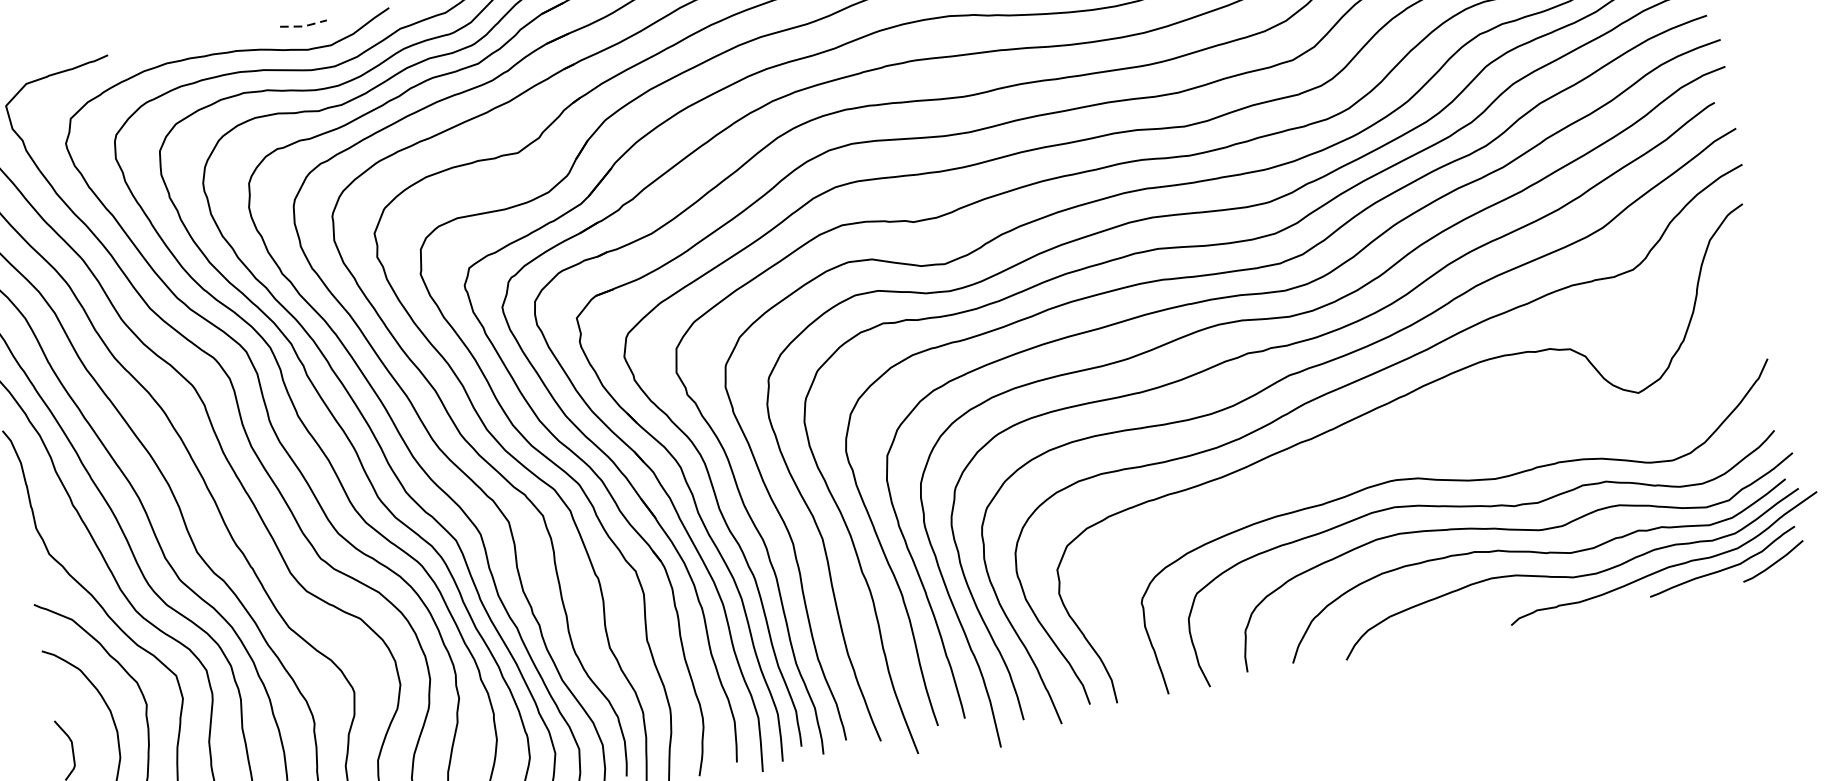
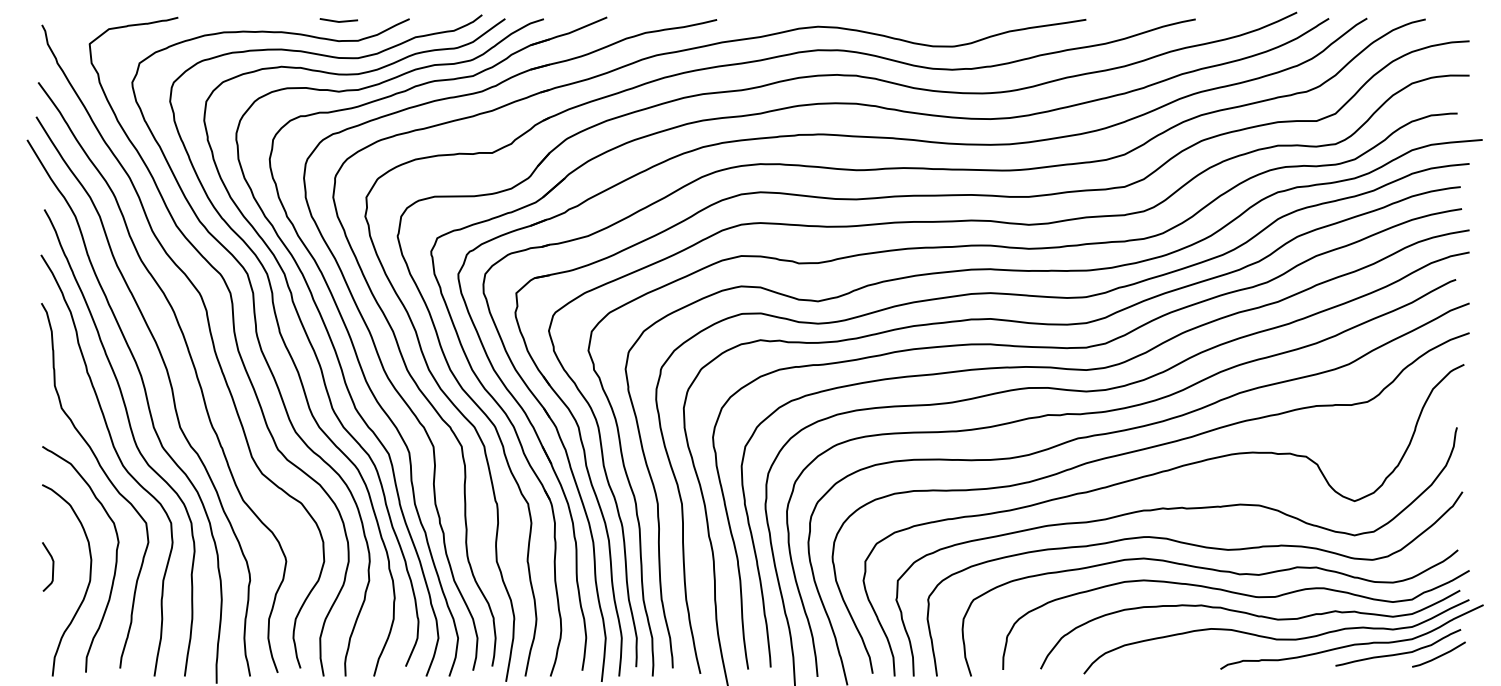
line: (303, 27) -> (338, 22), dashed -> solid
curve: (1424, 440) -> (1176, 509), added

